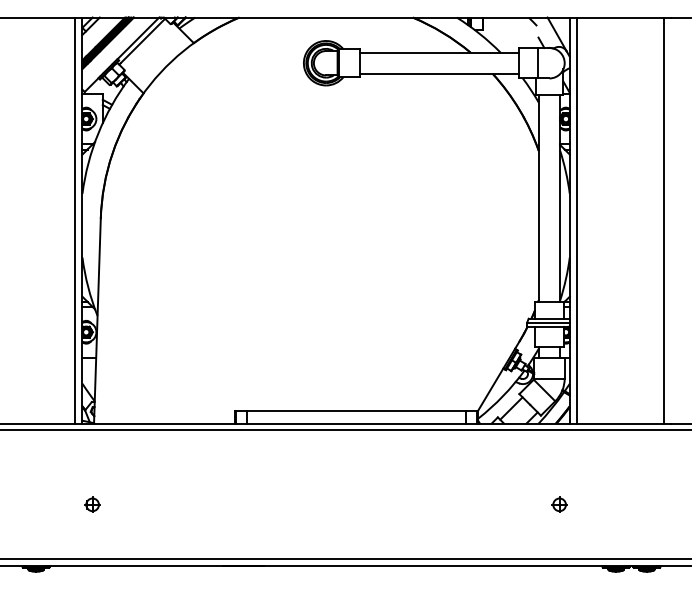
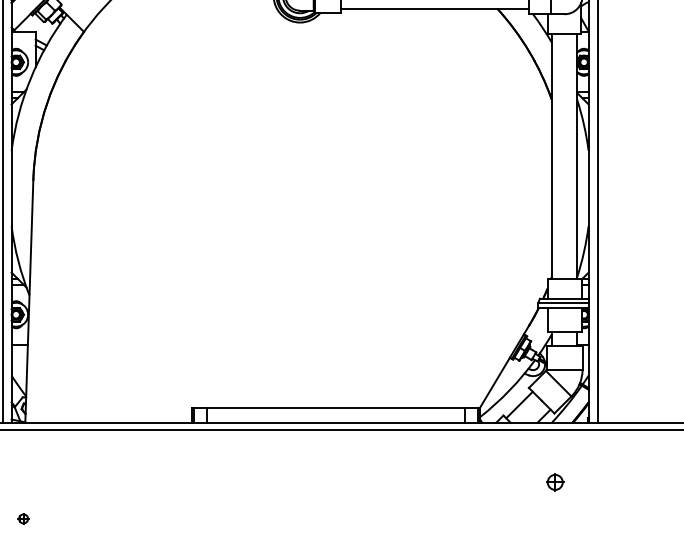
part: (92, 504) -> (23, 518), size x0.6
part: (559, 504) -> (555, 481), moved

